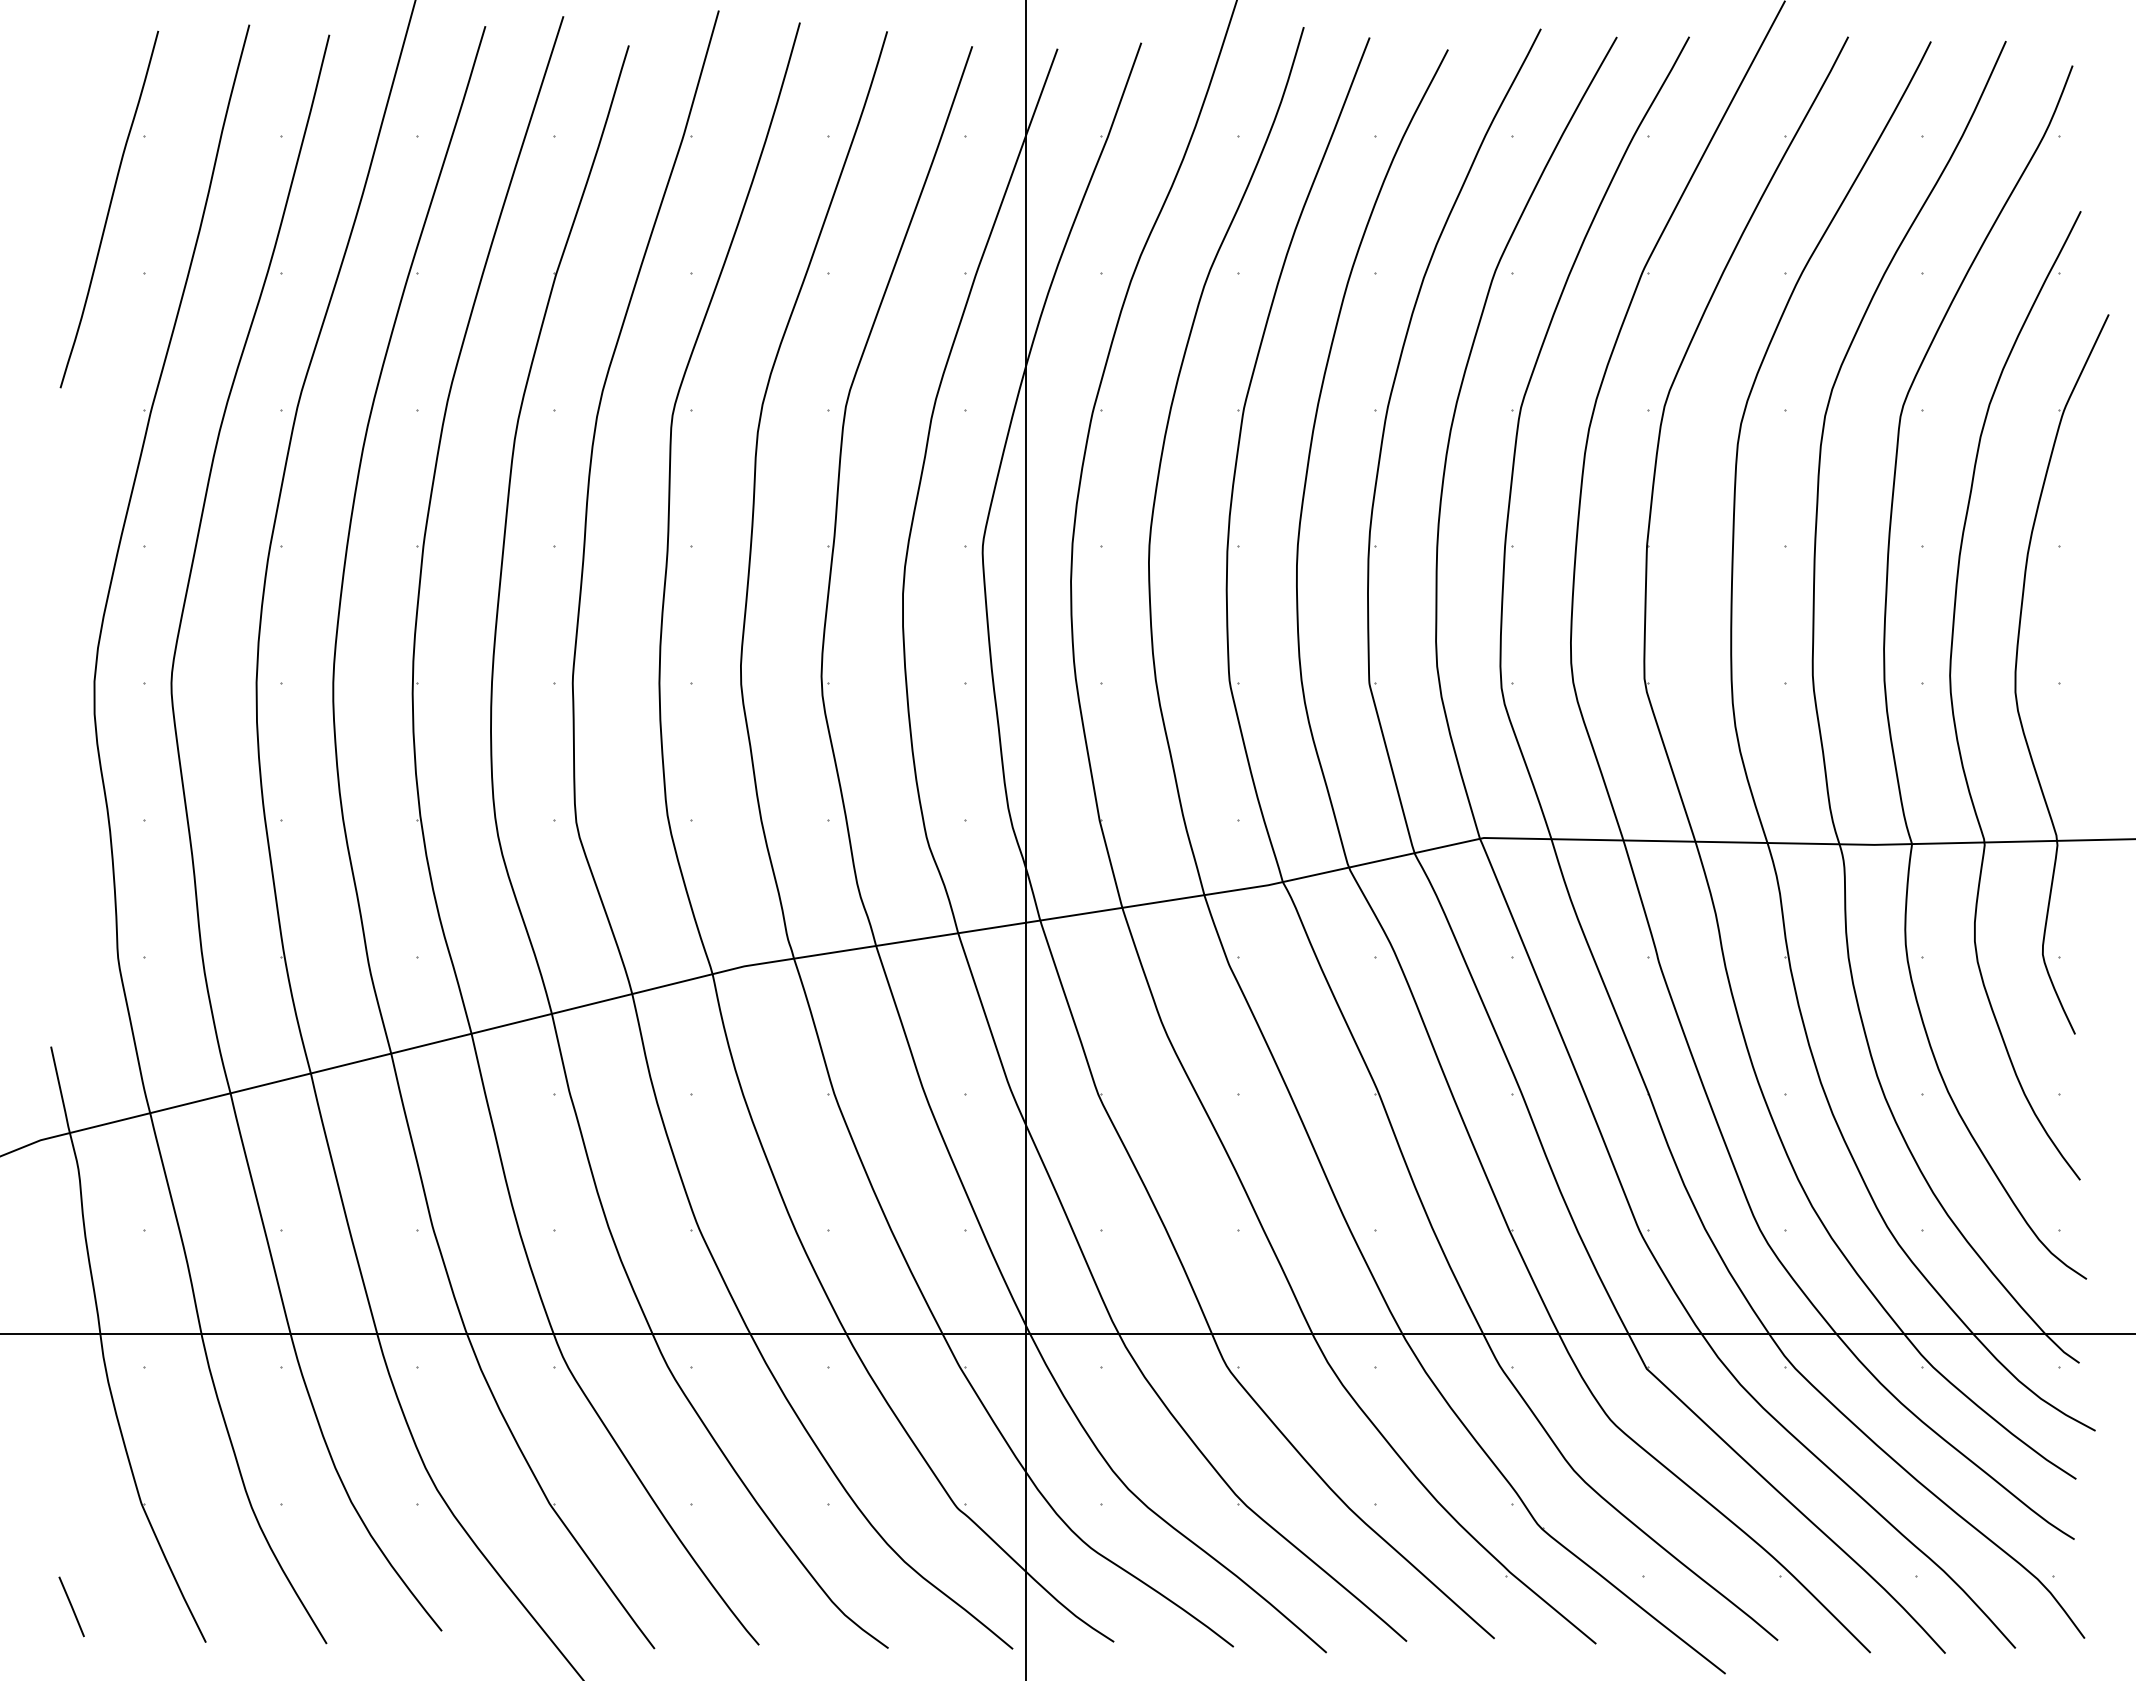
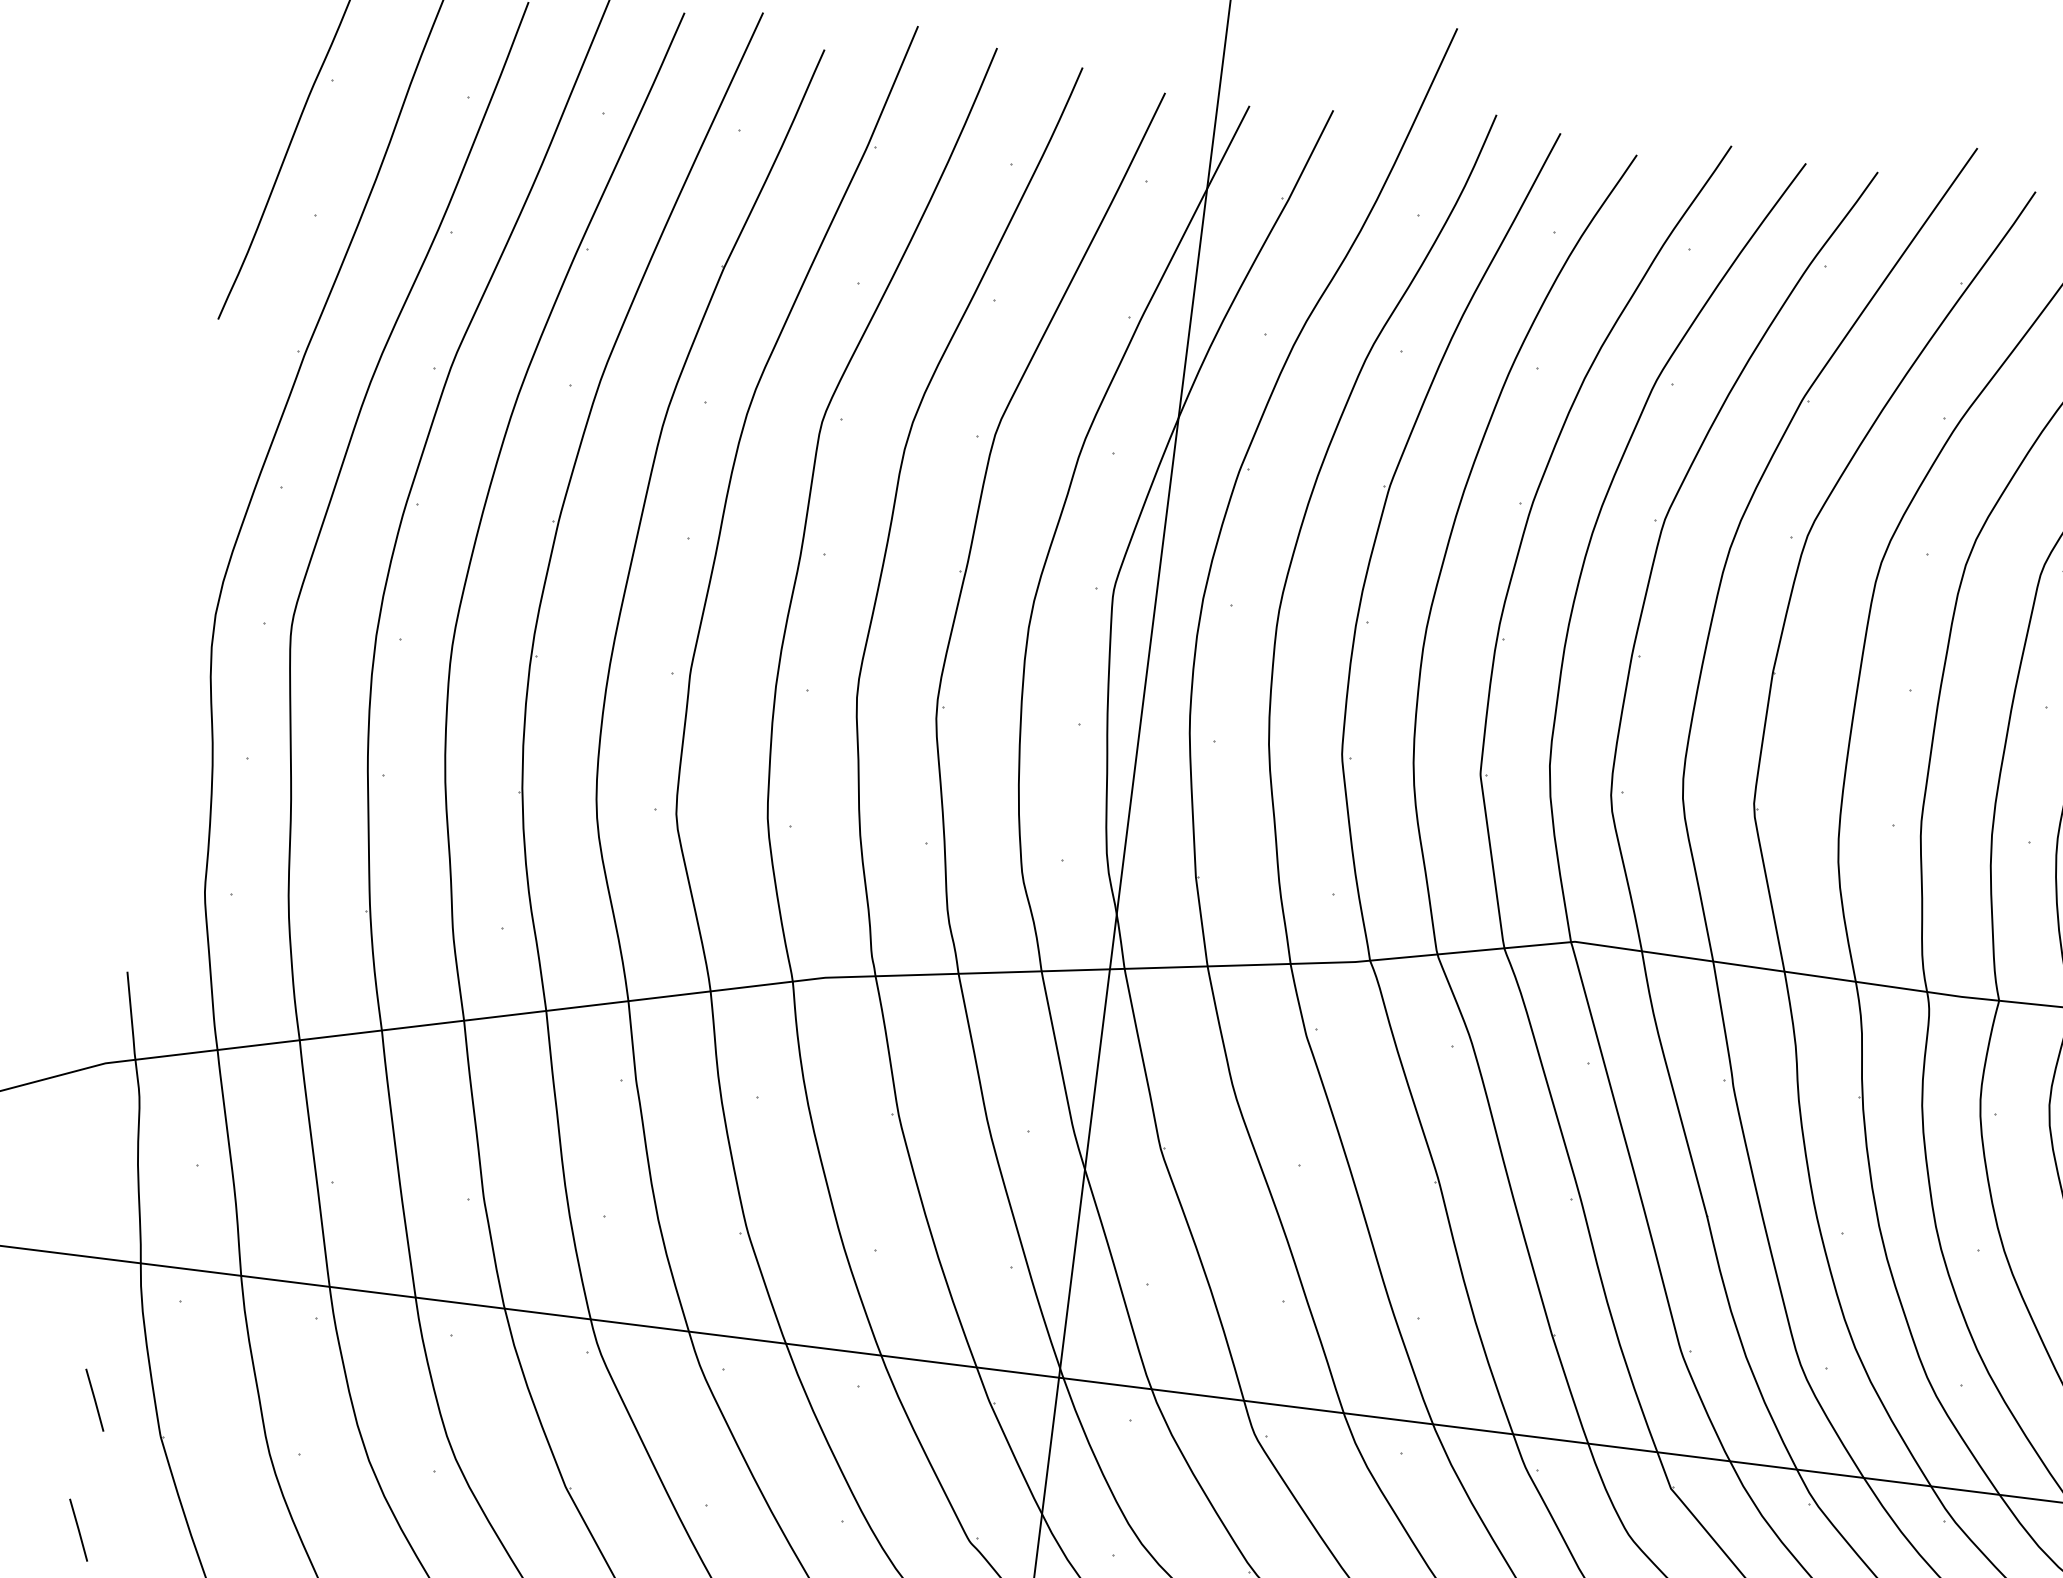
line: (71, 1475) -> (94, 1399), added

